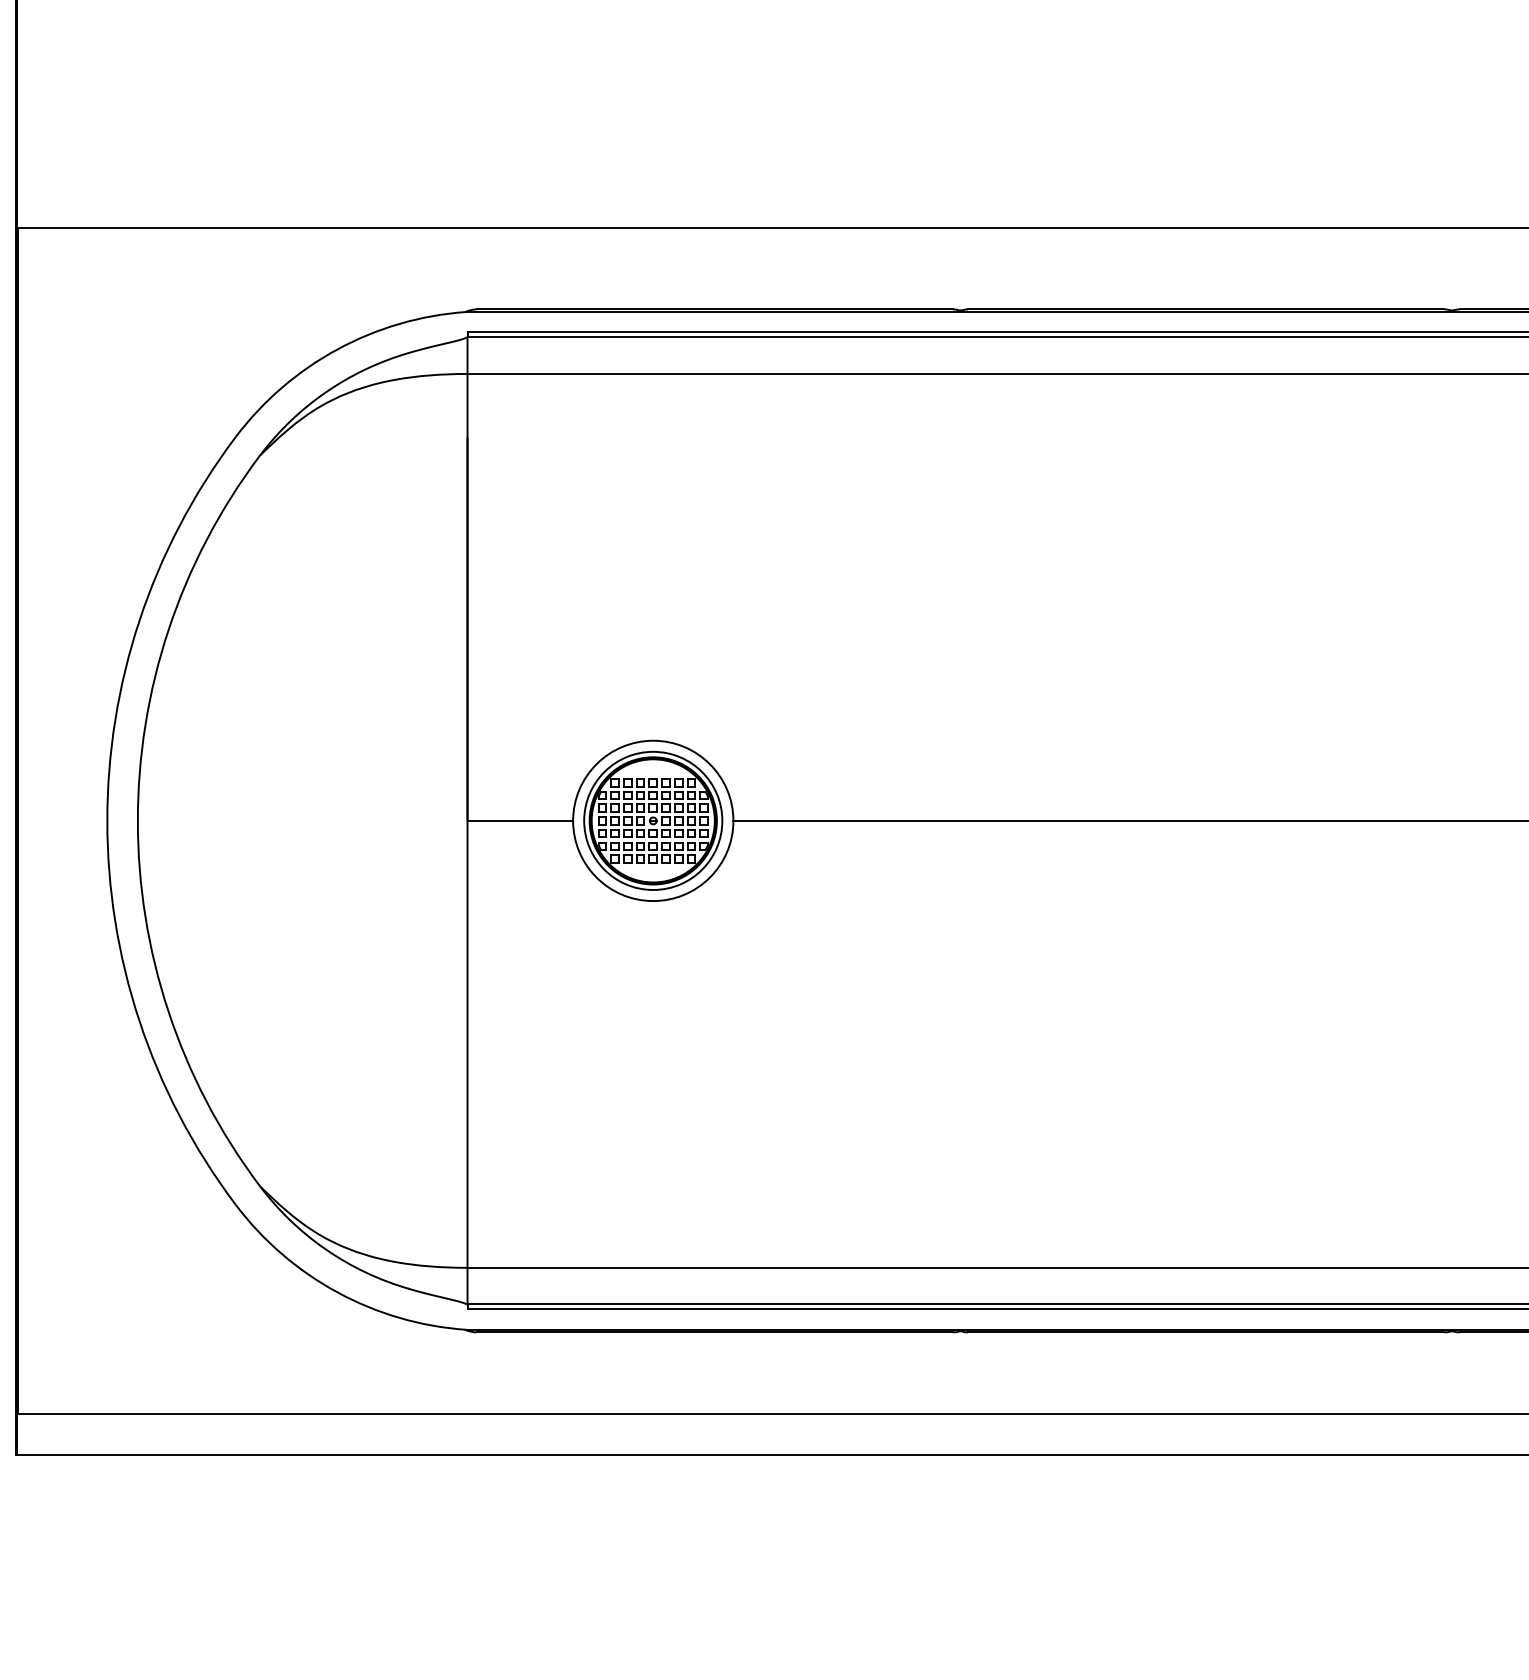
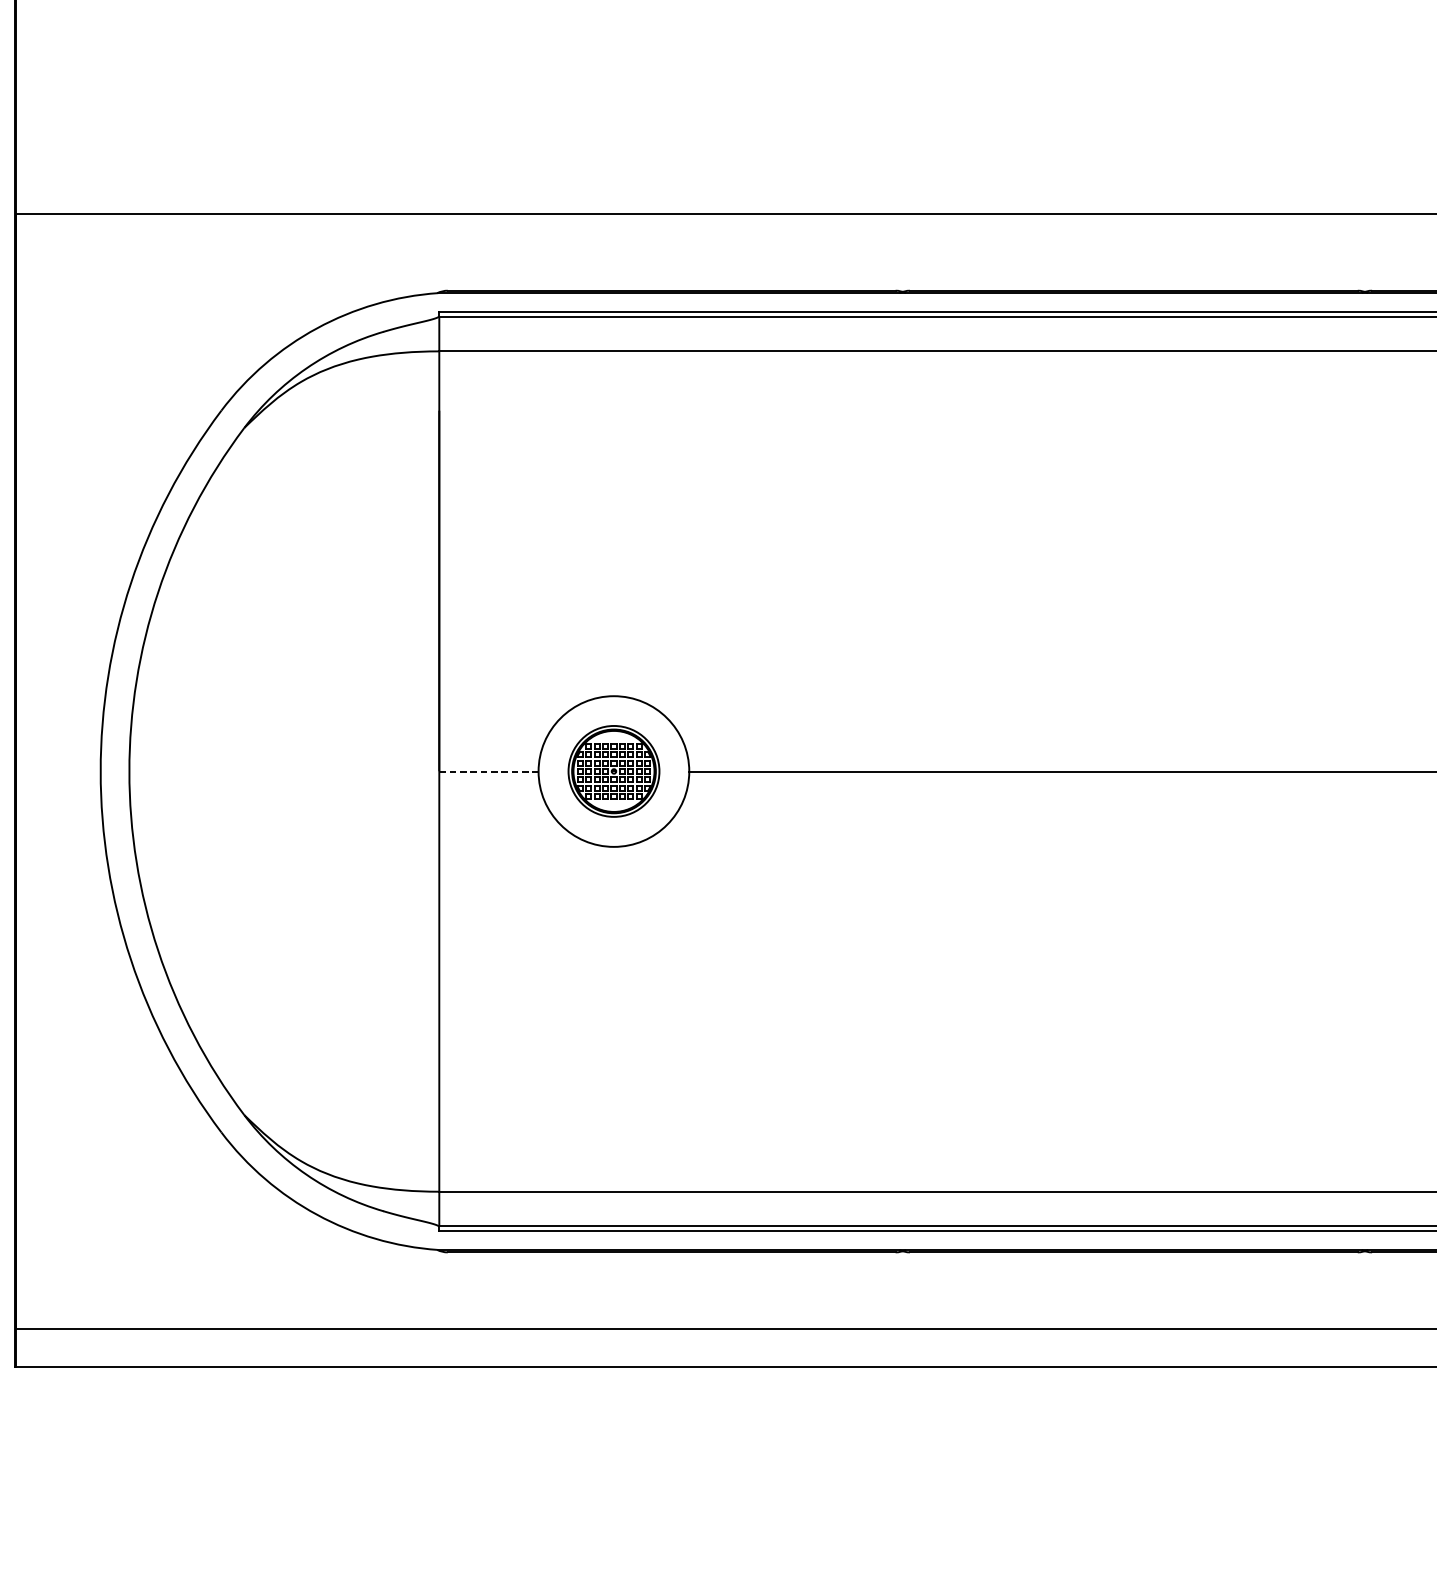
line: (520, 820) -> (489, 771), solid -> dashed
part: (653, 820) -> (614, 771), size x0.7

